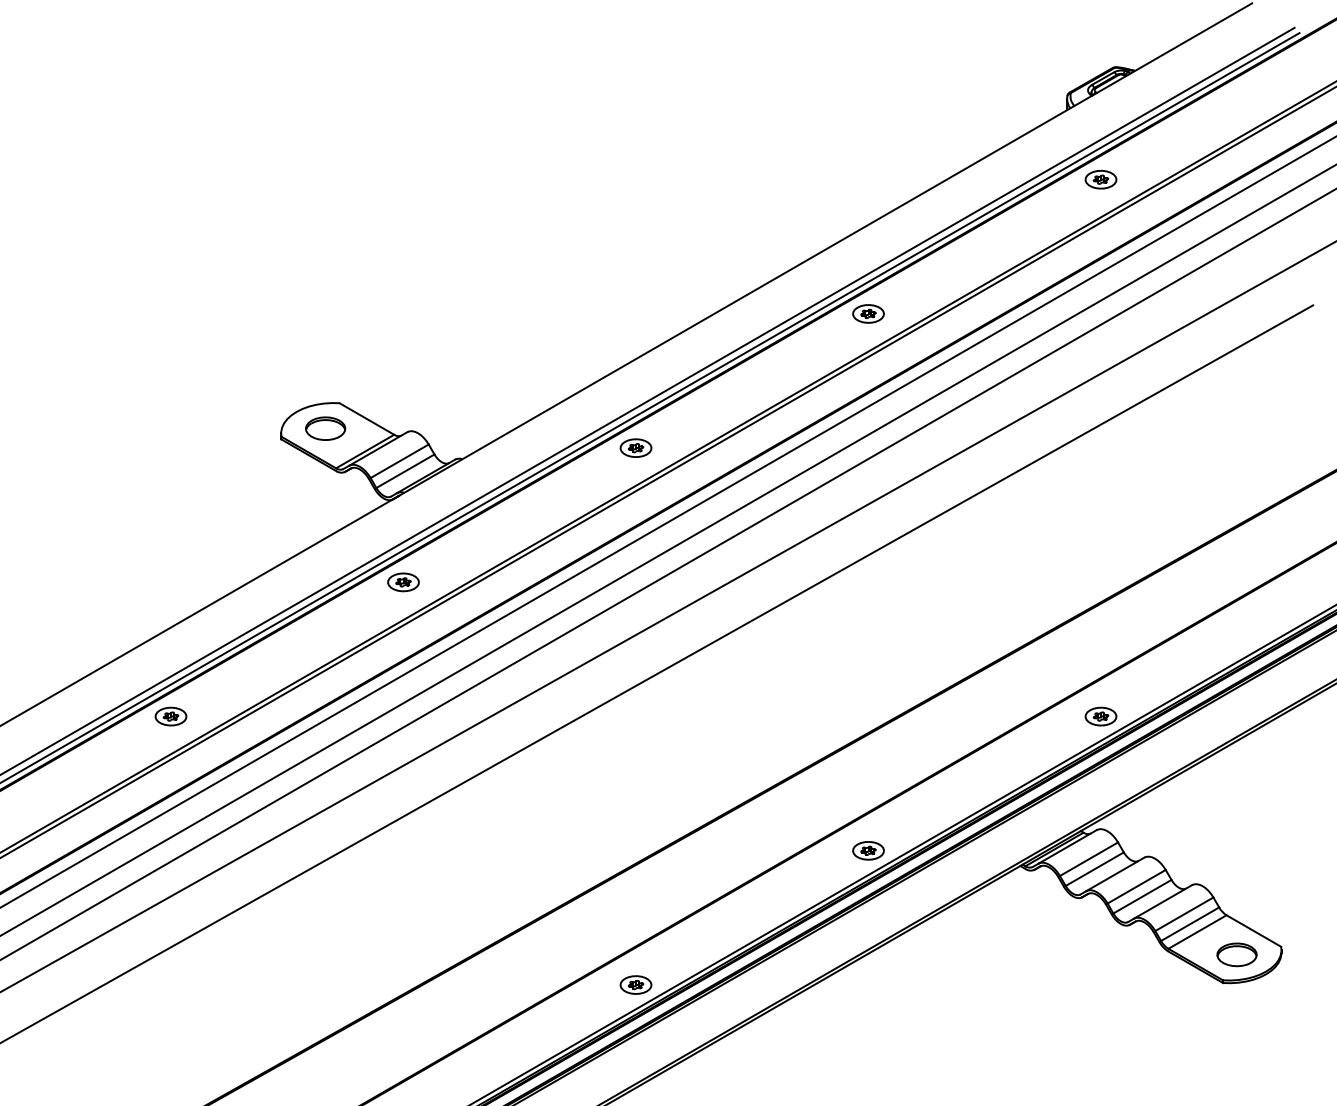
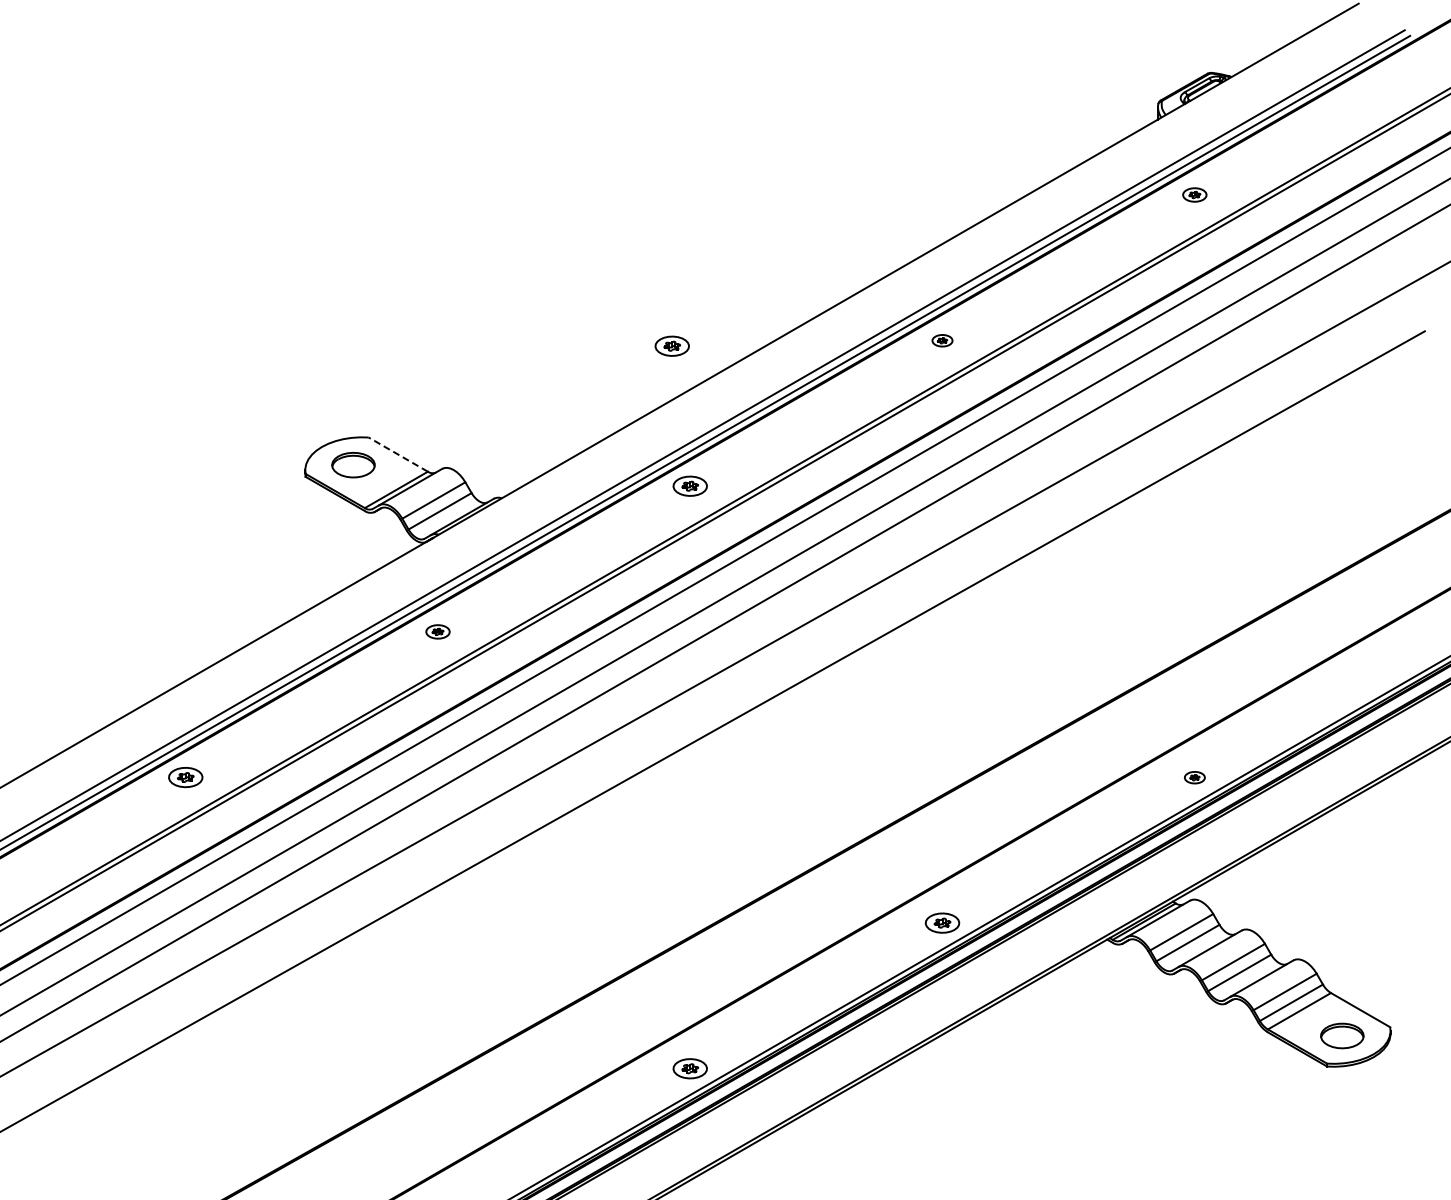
part: (1100, 179) -> (1194, 194), size x0.7
part: (868, 313) -> (942, 340), size x0.6
part: (618, 318) -> (671, 345), added
line: (366, 418) -> (397, 454), solid -> dashed
part: (403, 582) -> (437, 631), size x0.7
part: (1100, 716) -> (1194, 777), size x0.6

